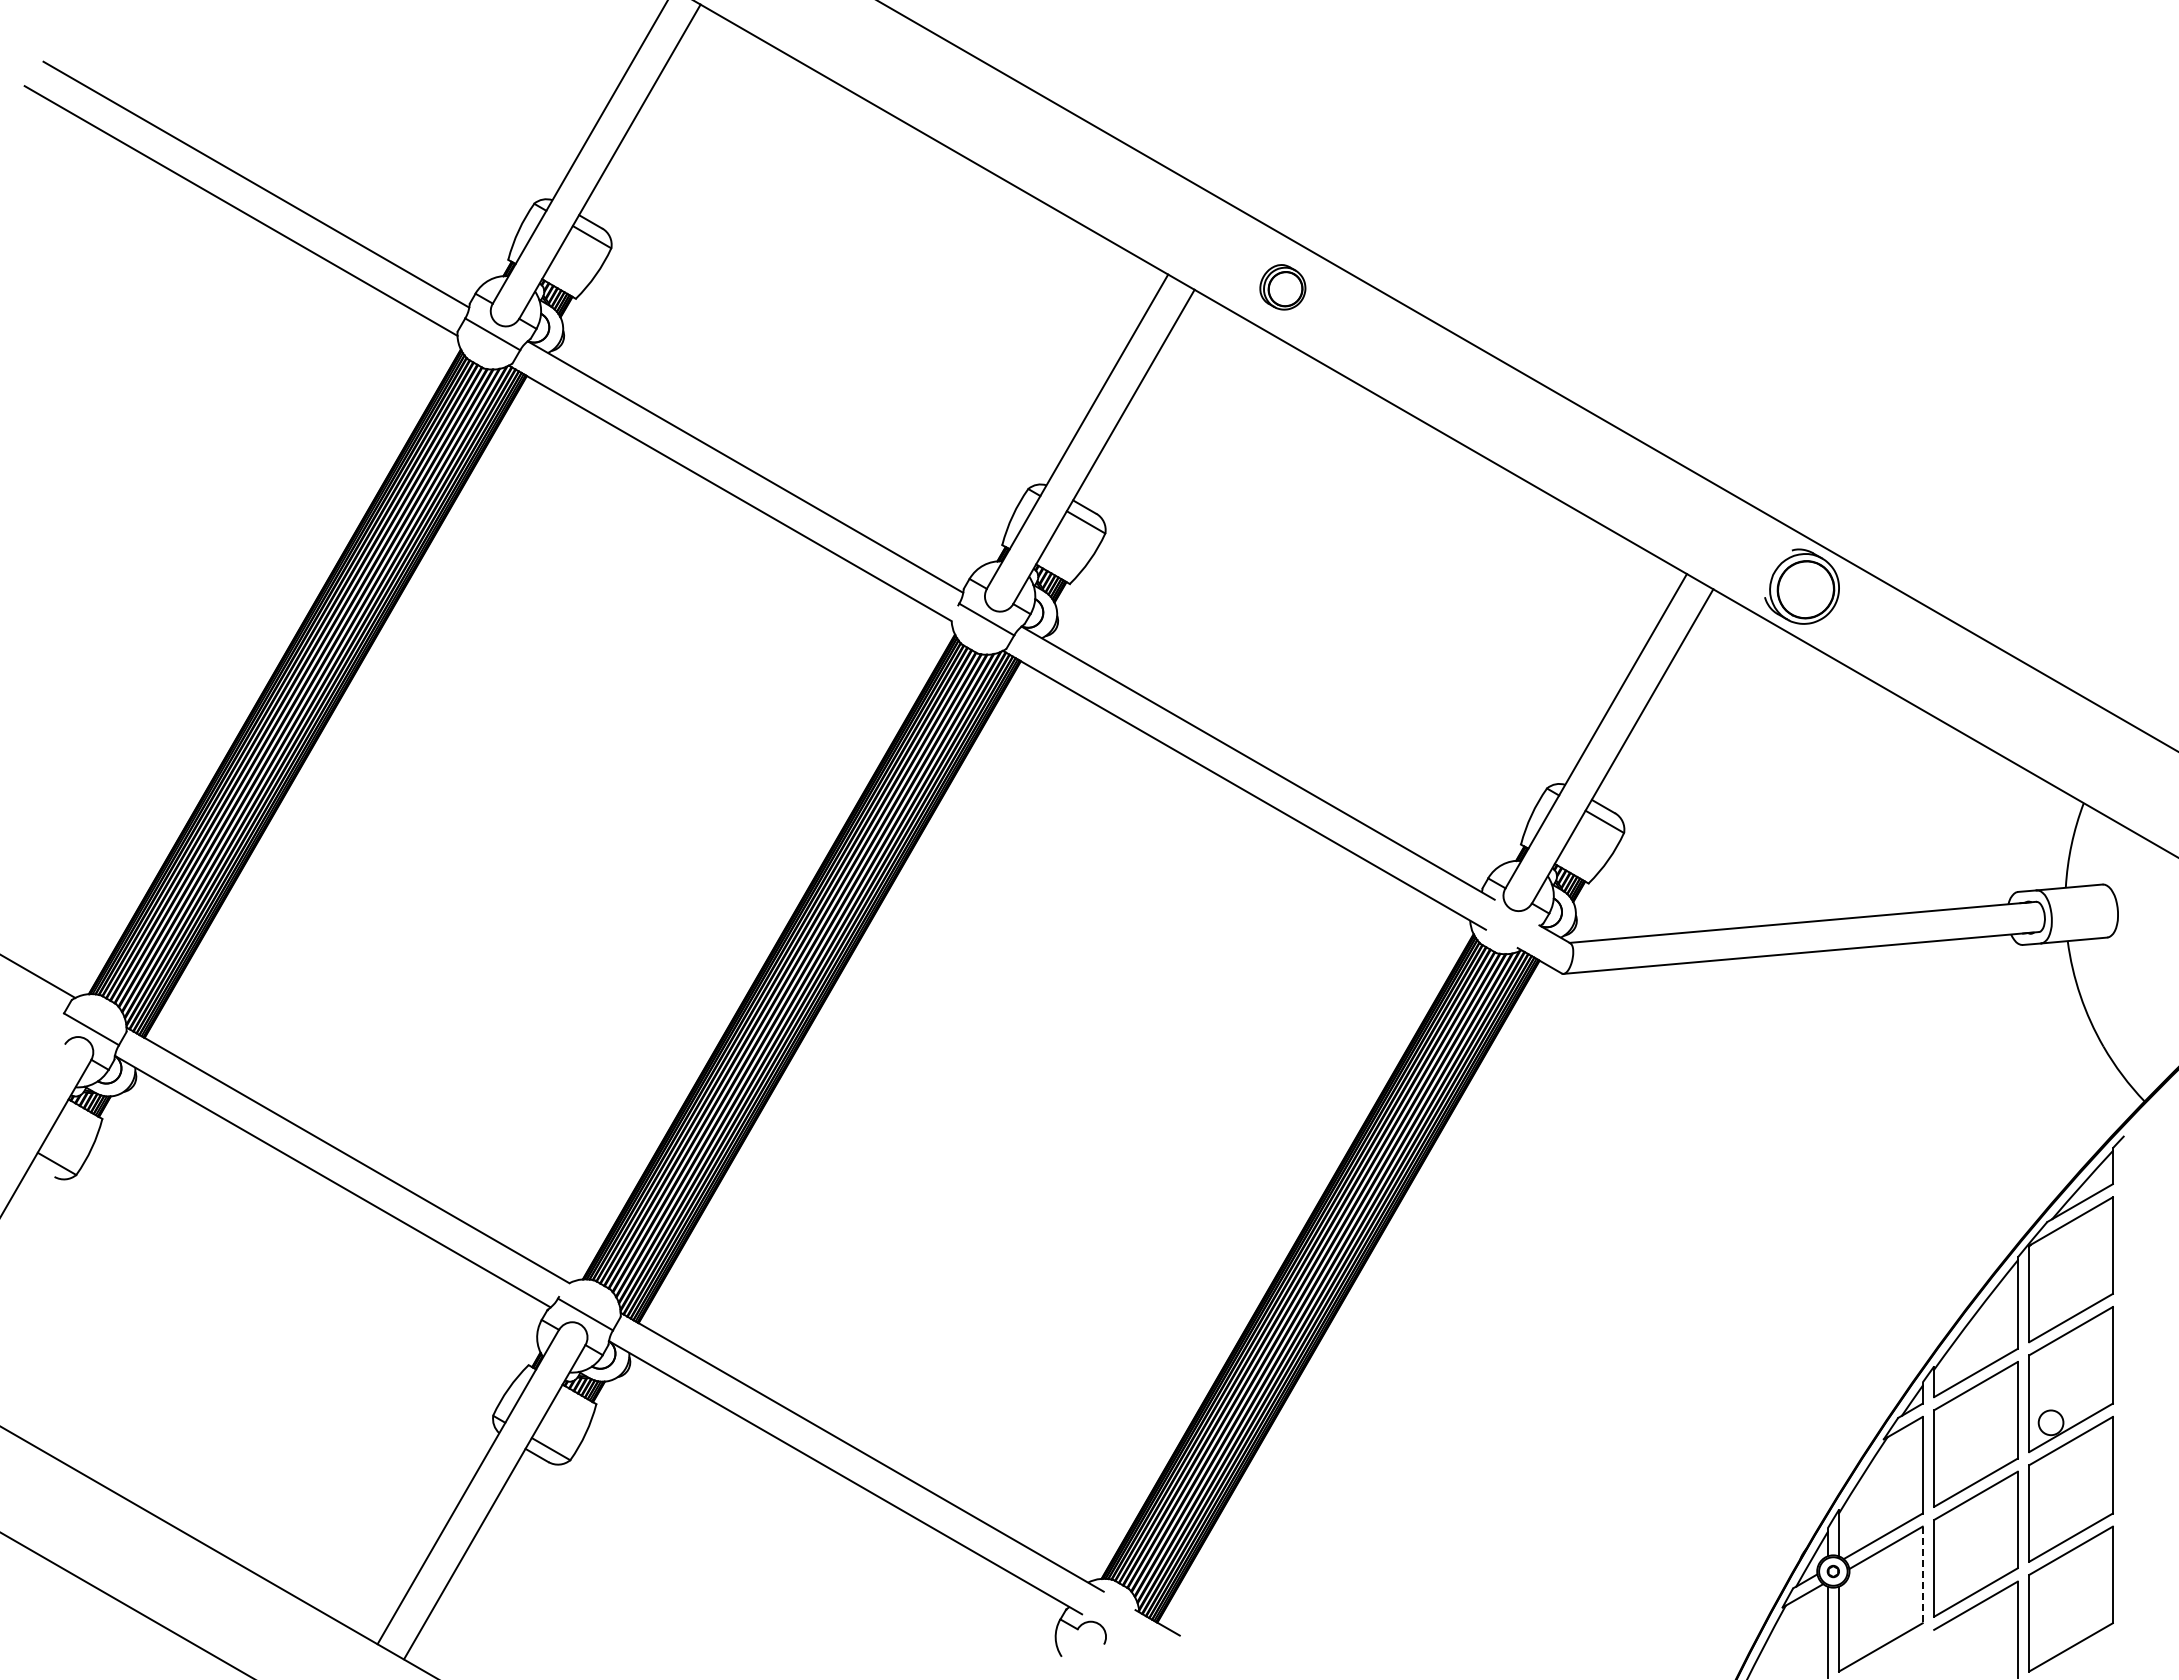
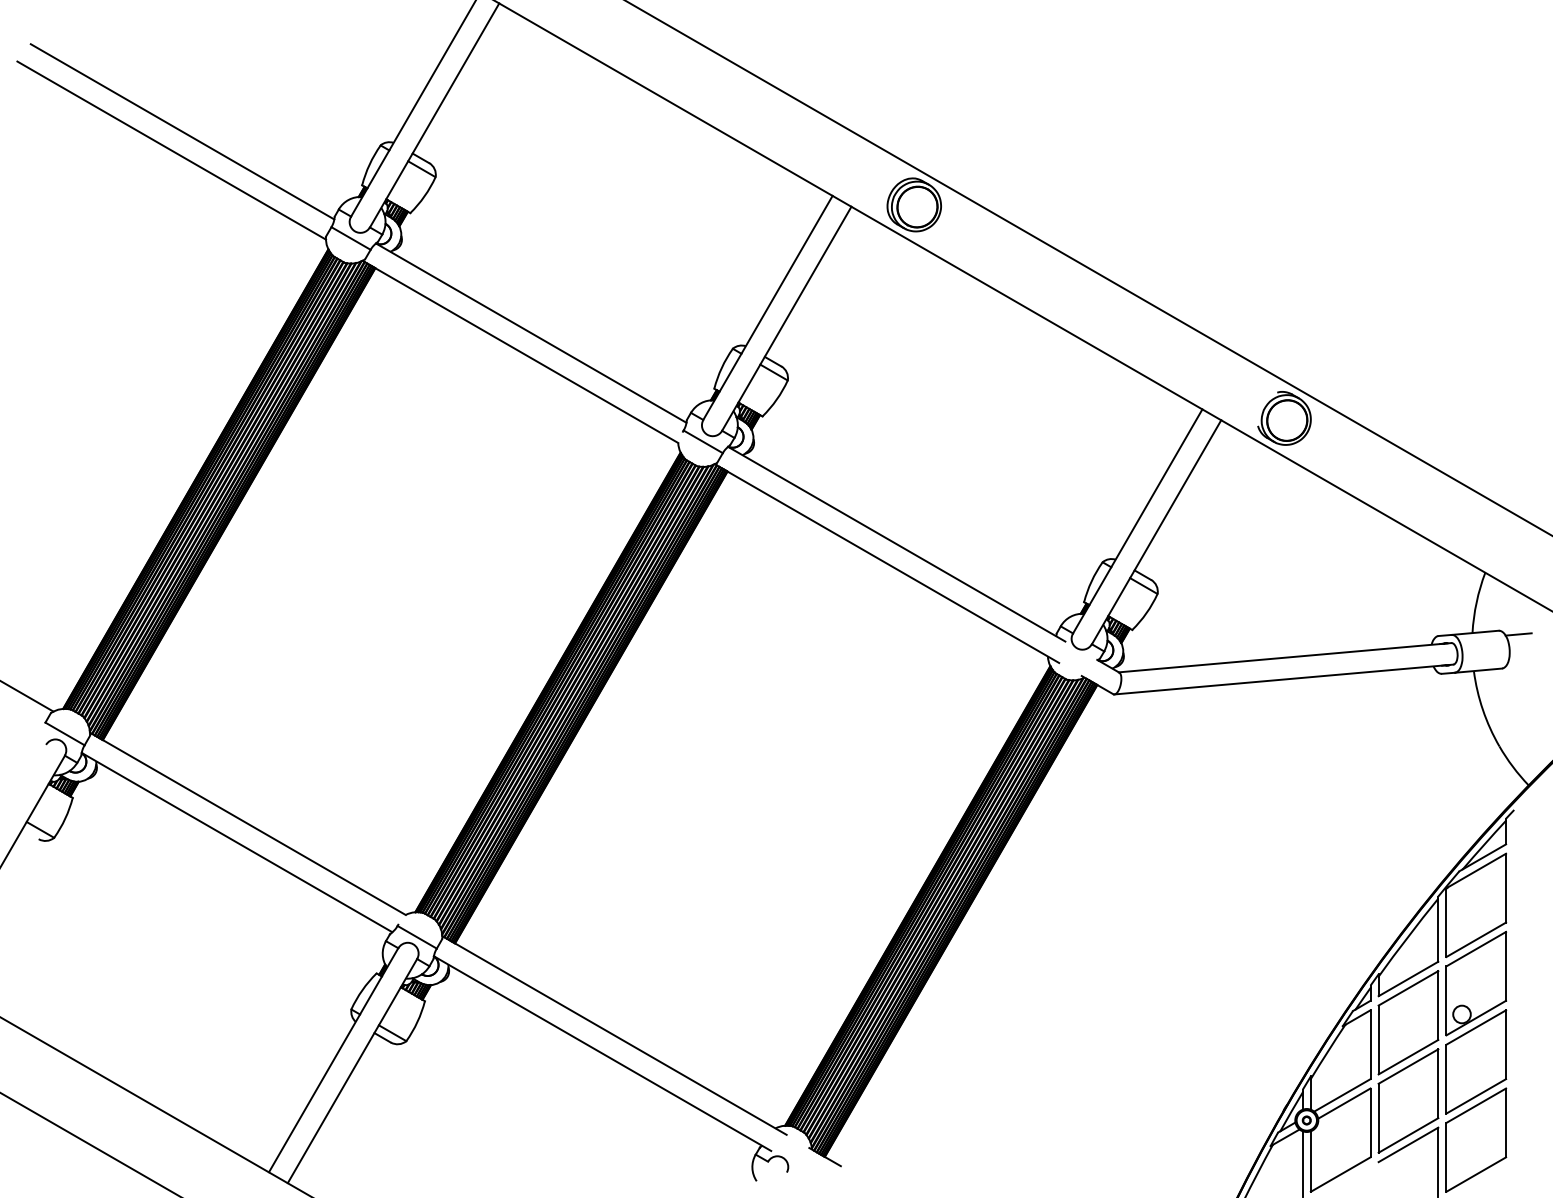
part: (1282, 287) -> (914, 205), size x1.67
line: (2130, 889) -> (1518, 634), added
line: (1922, 1575) -> (1370, 1123), dashed -> solid

